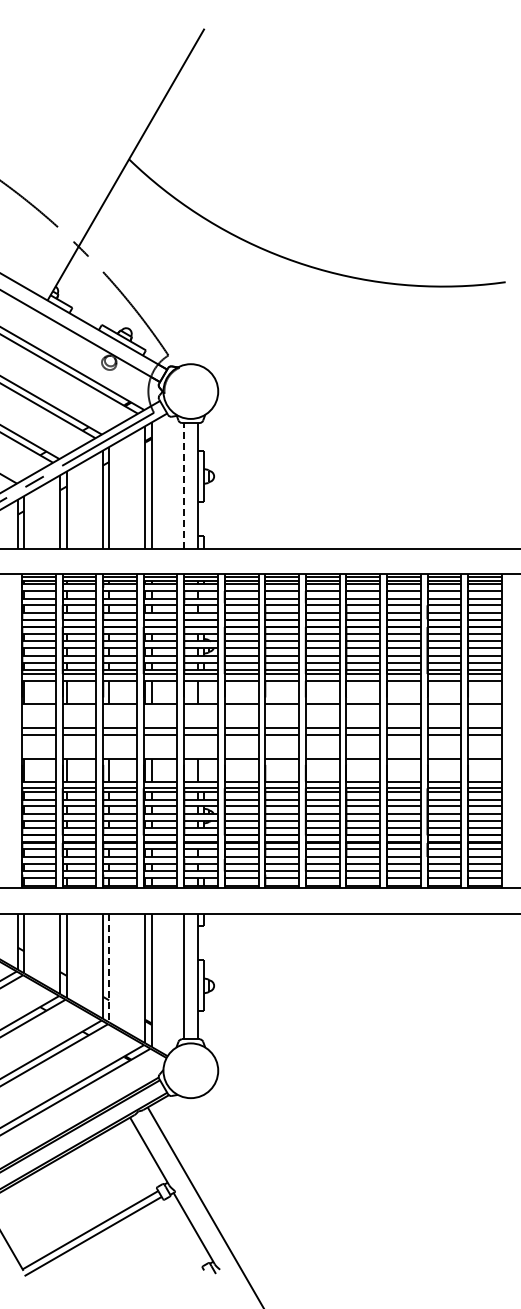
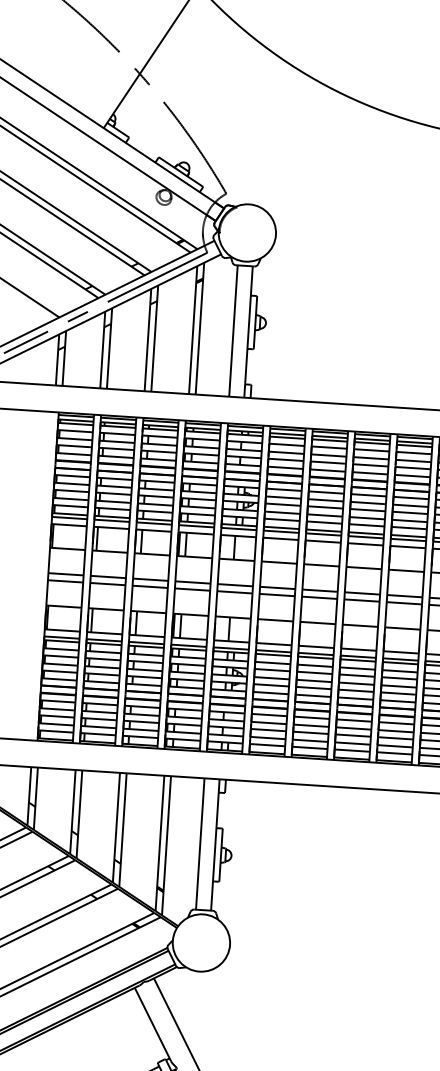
line: (183, 485) -> (233, 330), dashed -> solid
line: (109, 968) -> (123, 830), dashed -> solid

